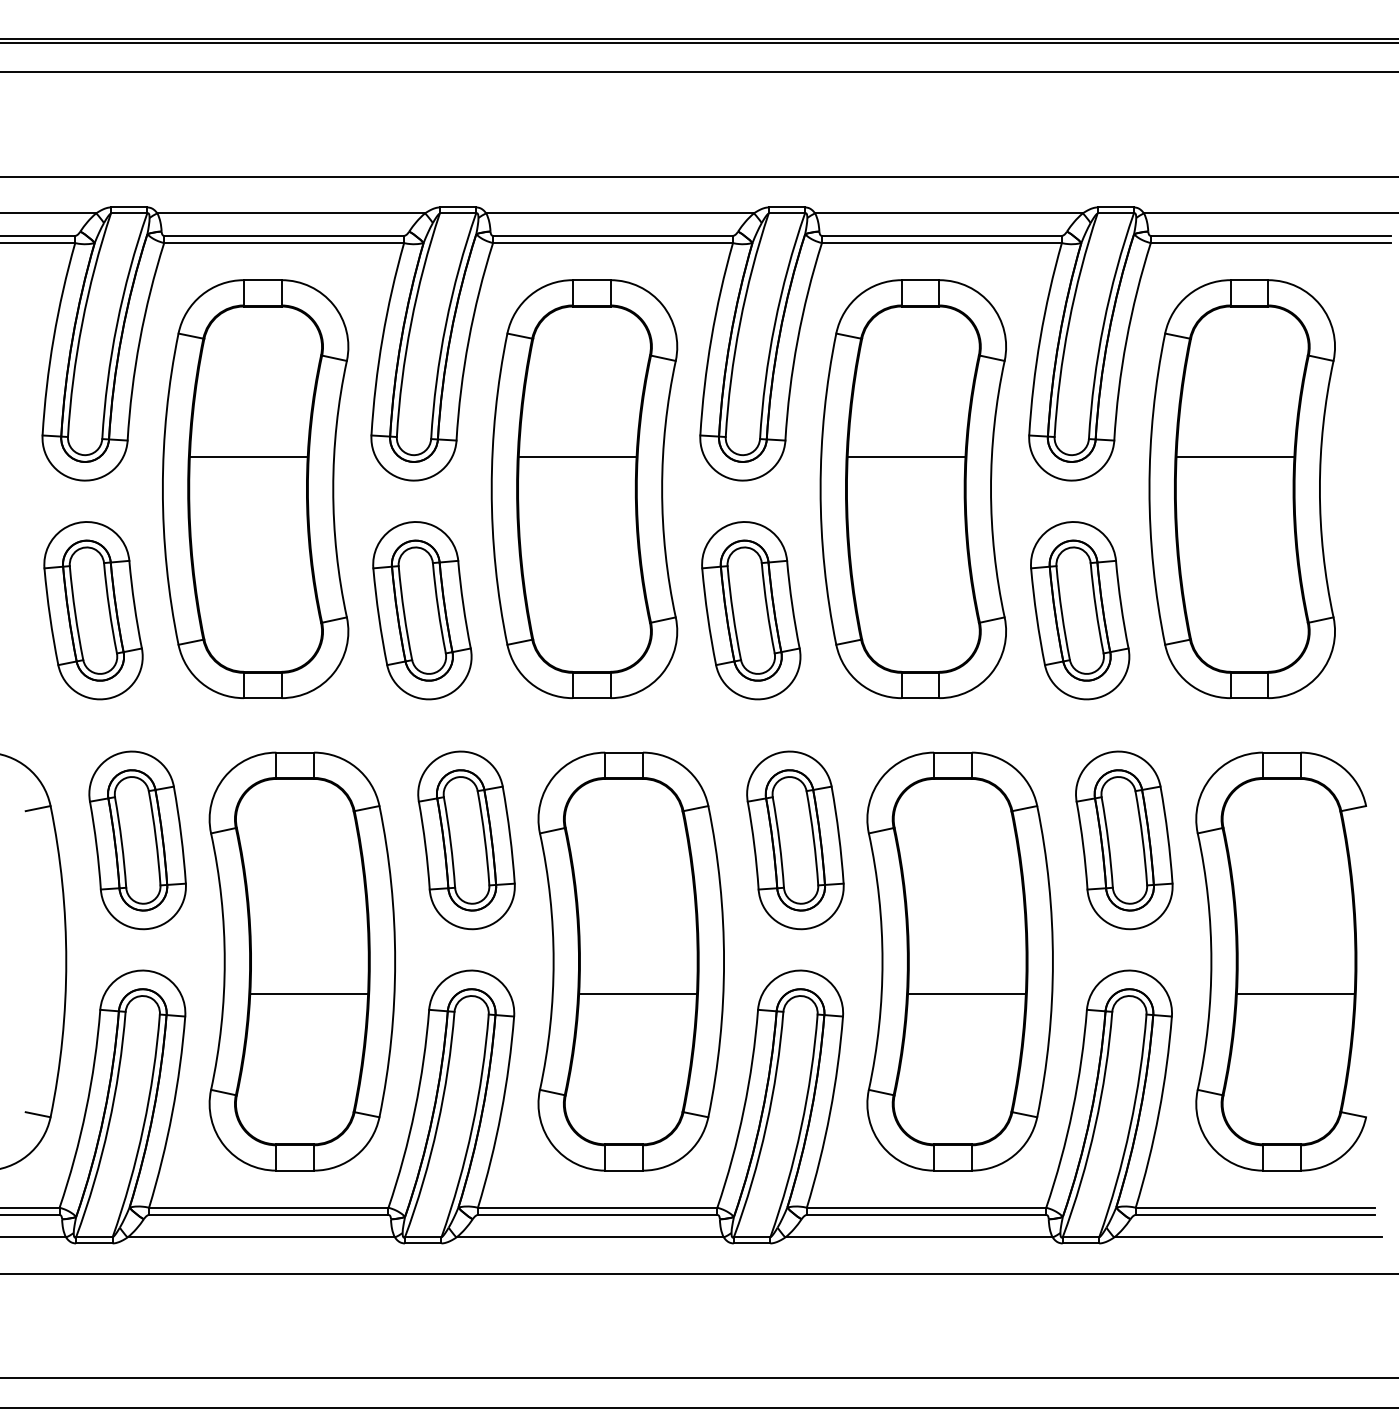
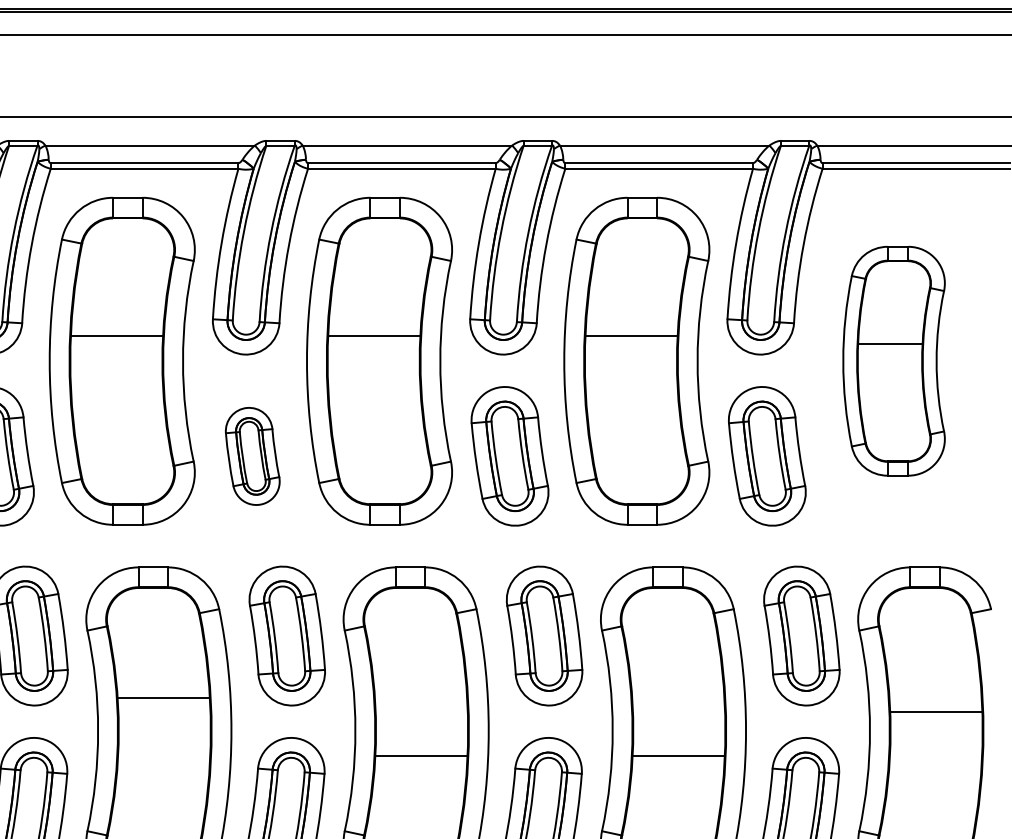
part: (1241, 488) -> (893, 360), size x0.7
part: (422, 610) -> (252, 456), size x0.7
line: (309, 993) -> (164, 697), moved
line: (1295, 993) -> (935, 711), moved

